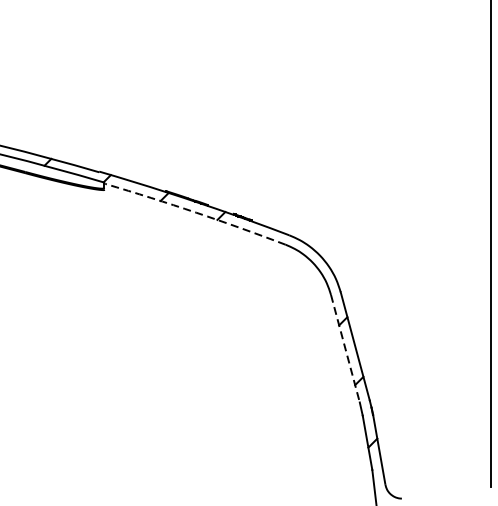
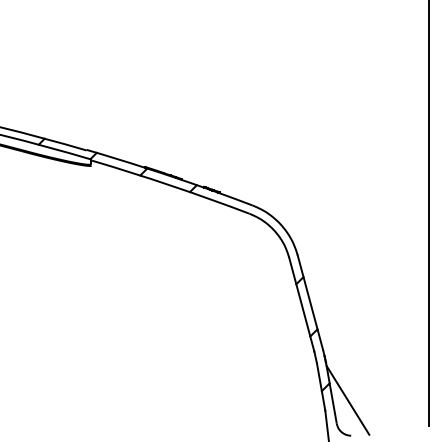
arc: (196, 212) -> (171, 185), dashed -> solid
line: (345, 348) -> (301, 304), dashed -> solid
line: (397, 457) -> (347, 399), added

